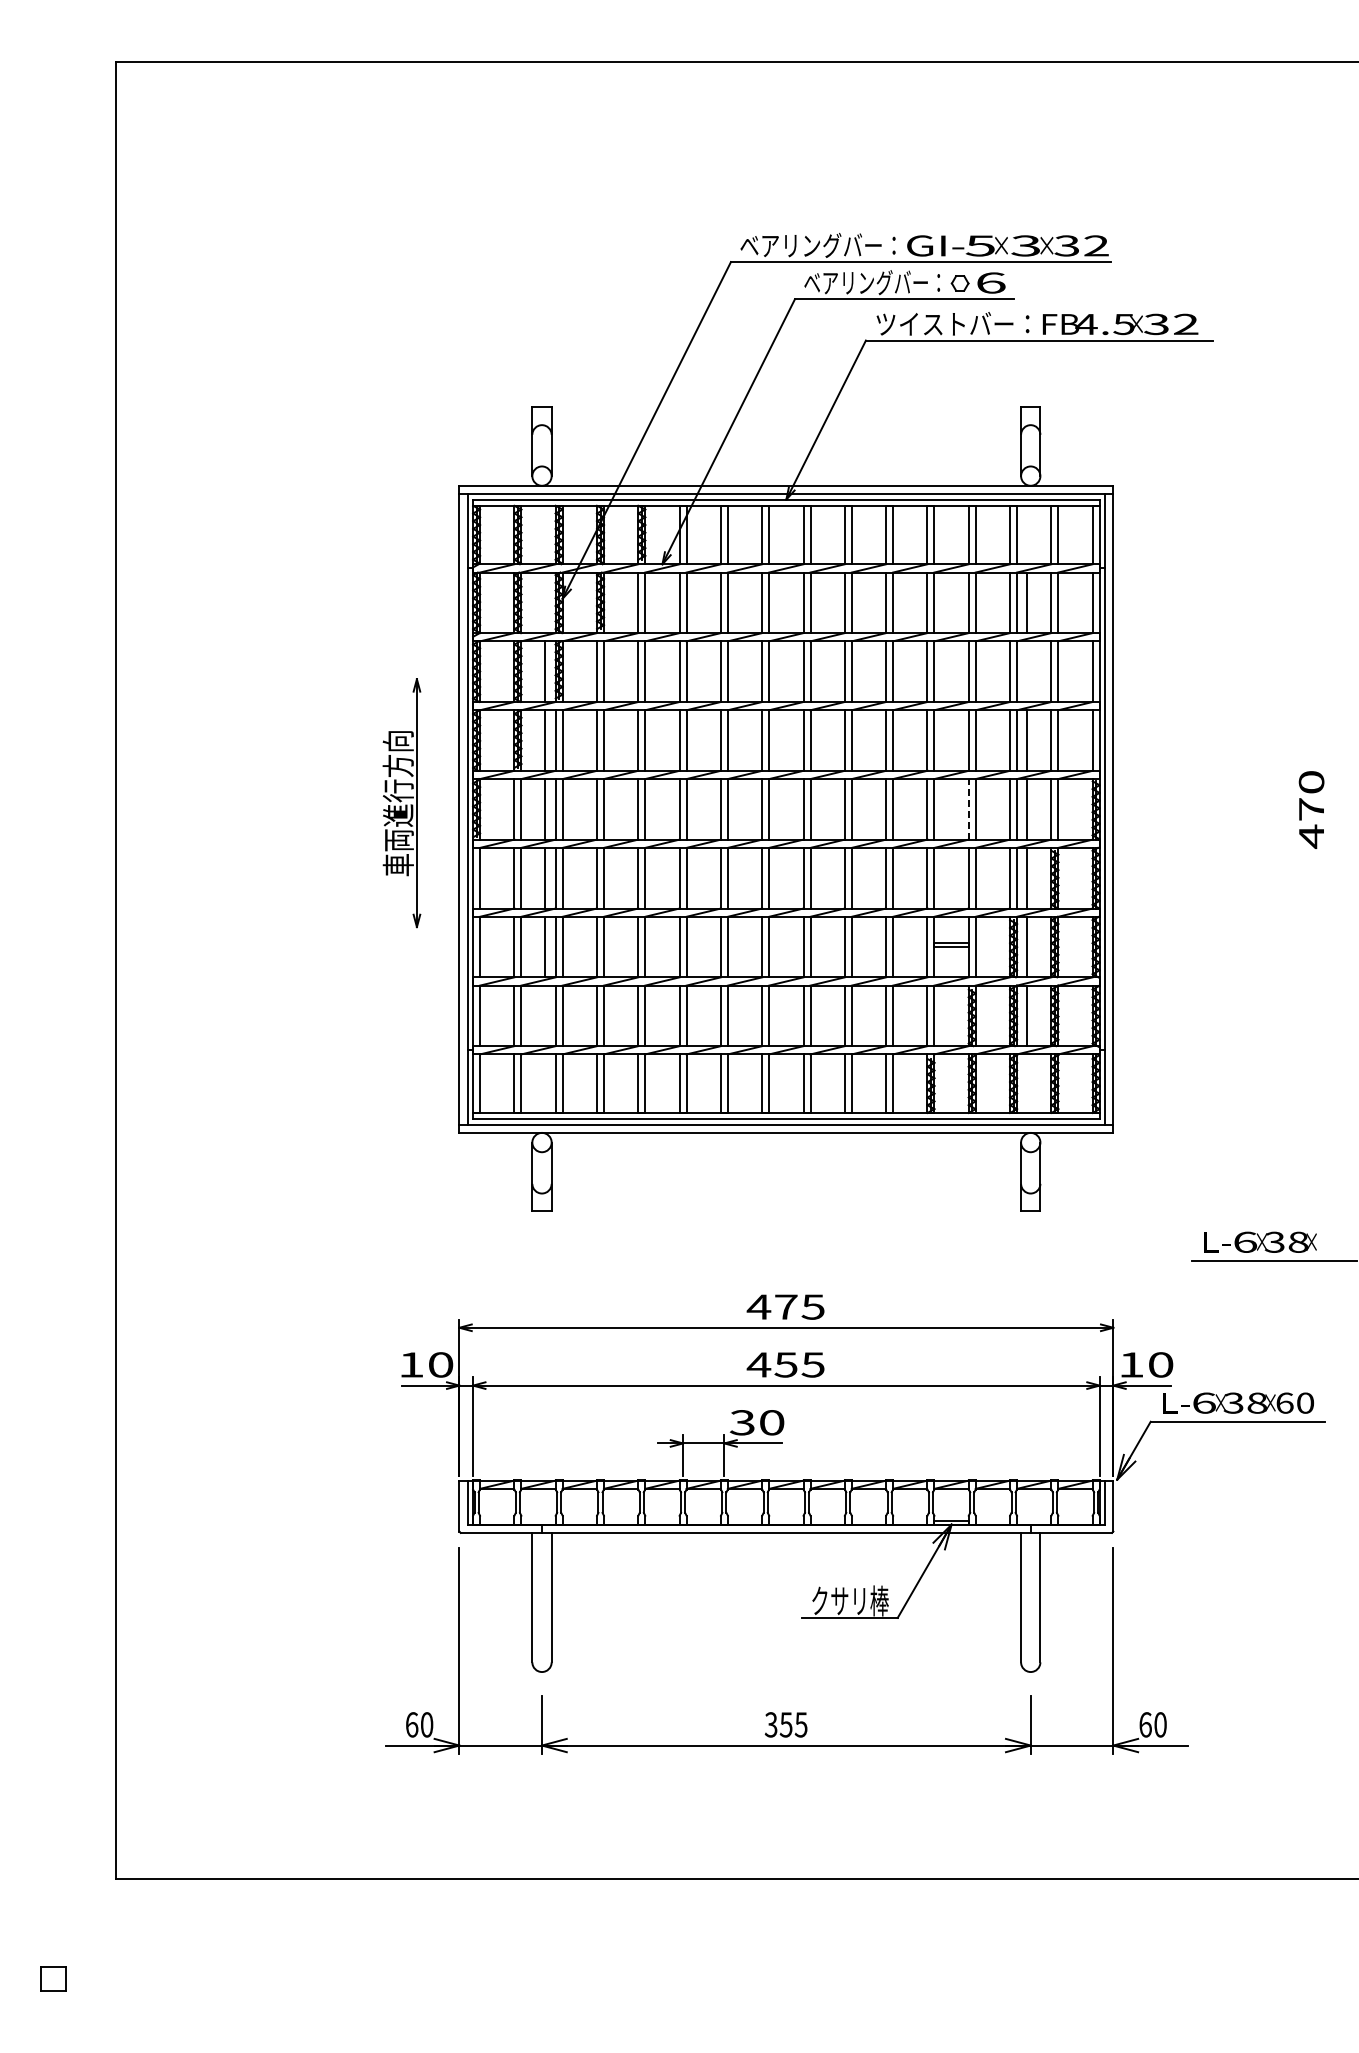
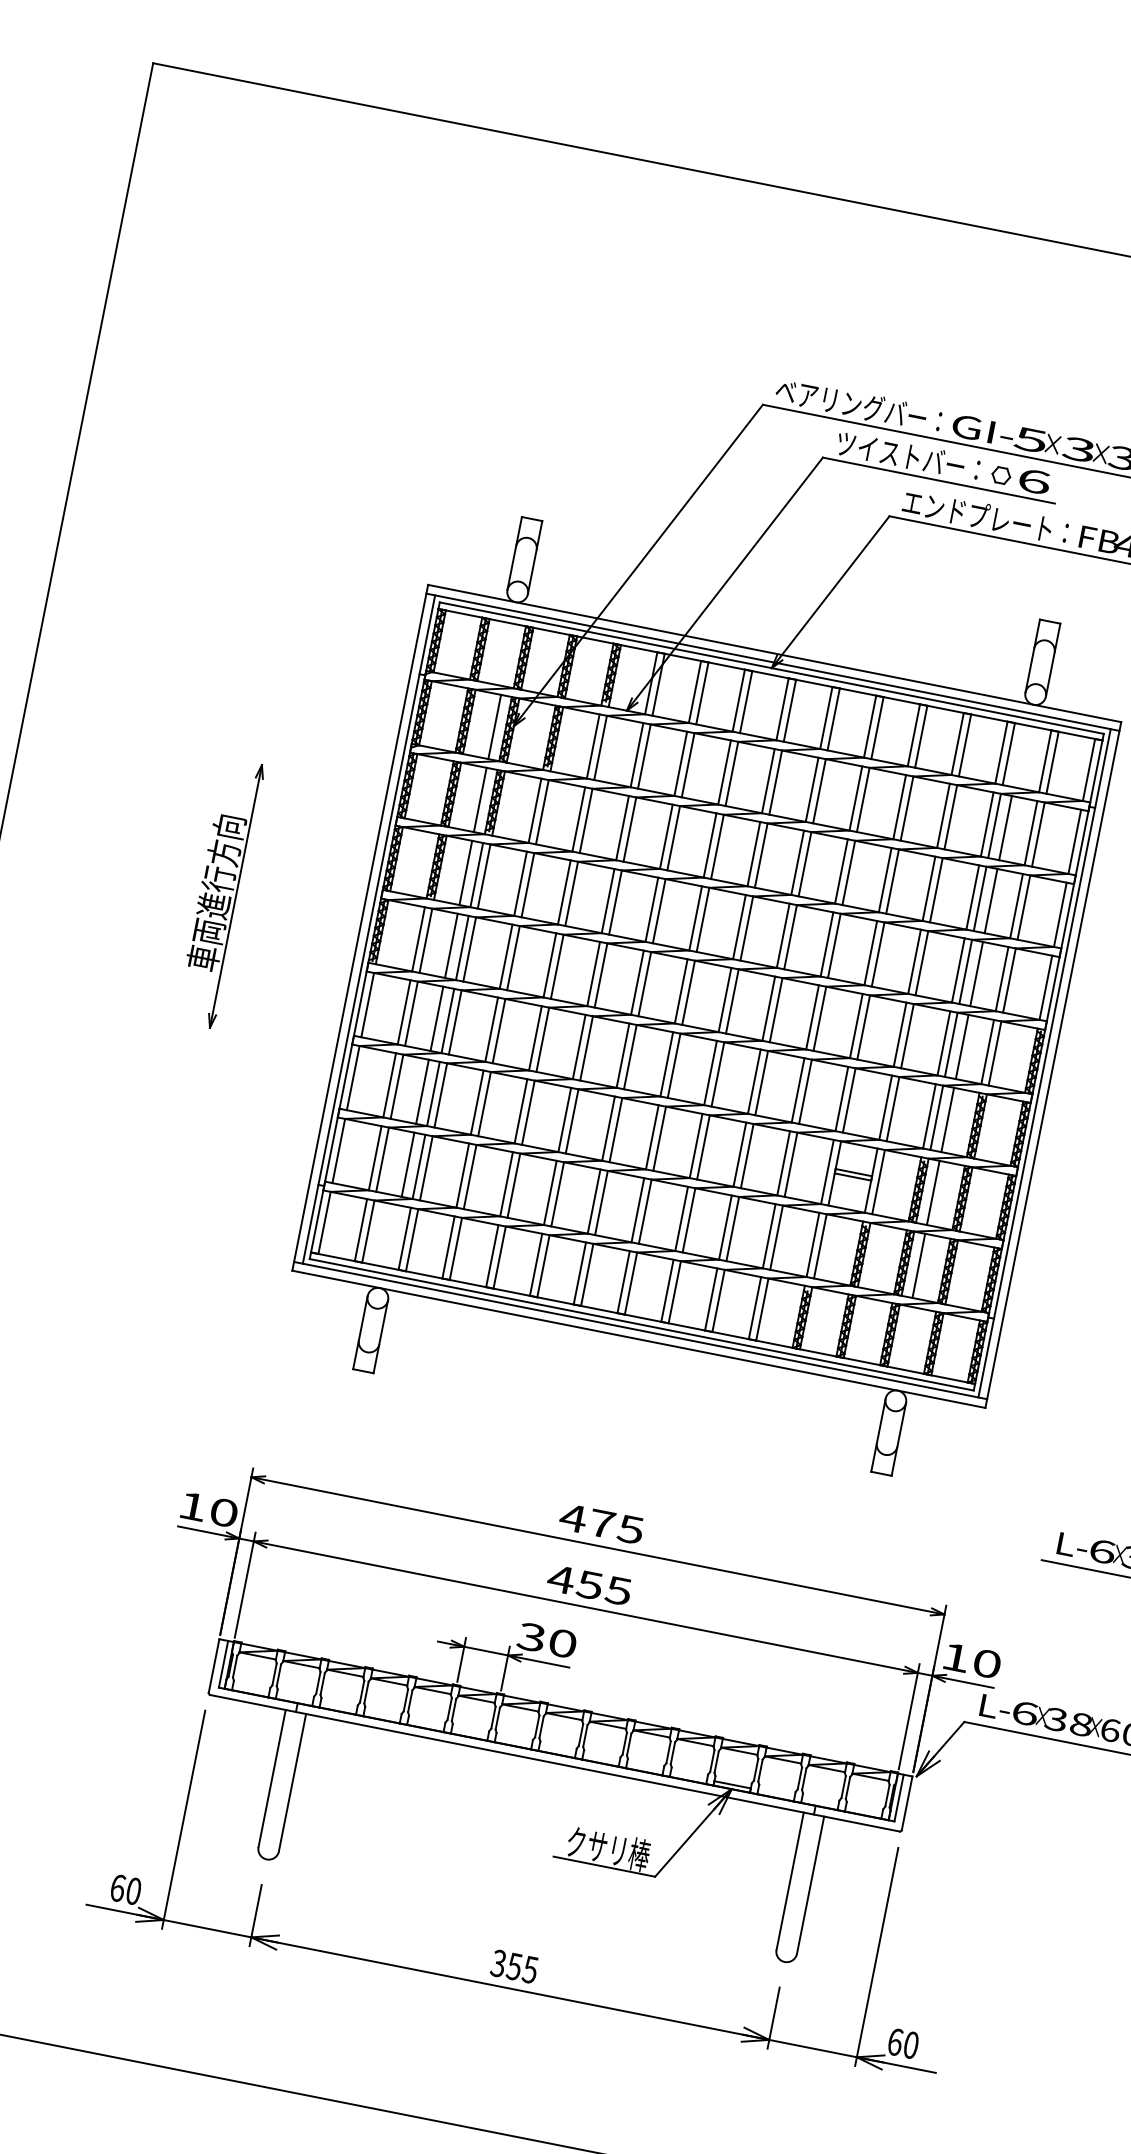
text: (872, 282) -> (908, 456), ベアリングバー： -> ツイストバー：
text: (953, 323) -> (985, 516), ツイストバー： -> エンドプレート：
line: (545, 602) -> (494, 726), added
line: (1027, 671) -> (991, 900), added
part: (401, 803) -> (219, 893), moved
line: (968, 808) -> (899, 1033), dashed -> solid
line: (545, 1015) -> (408, 1164), added

